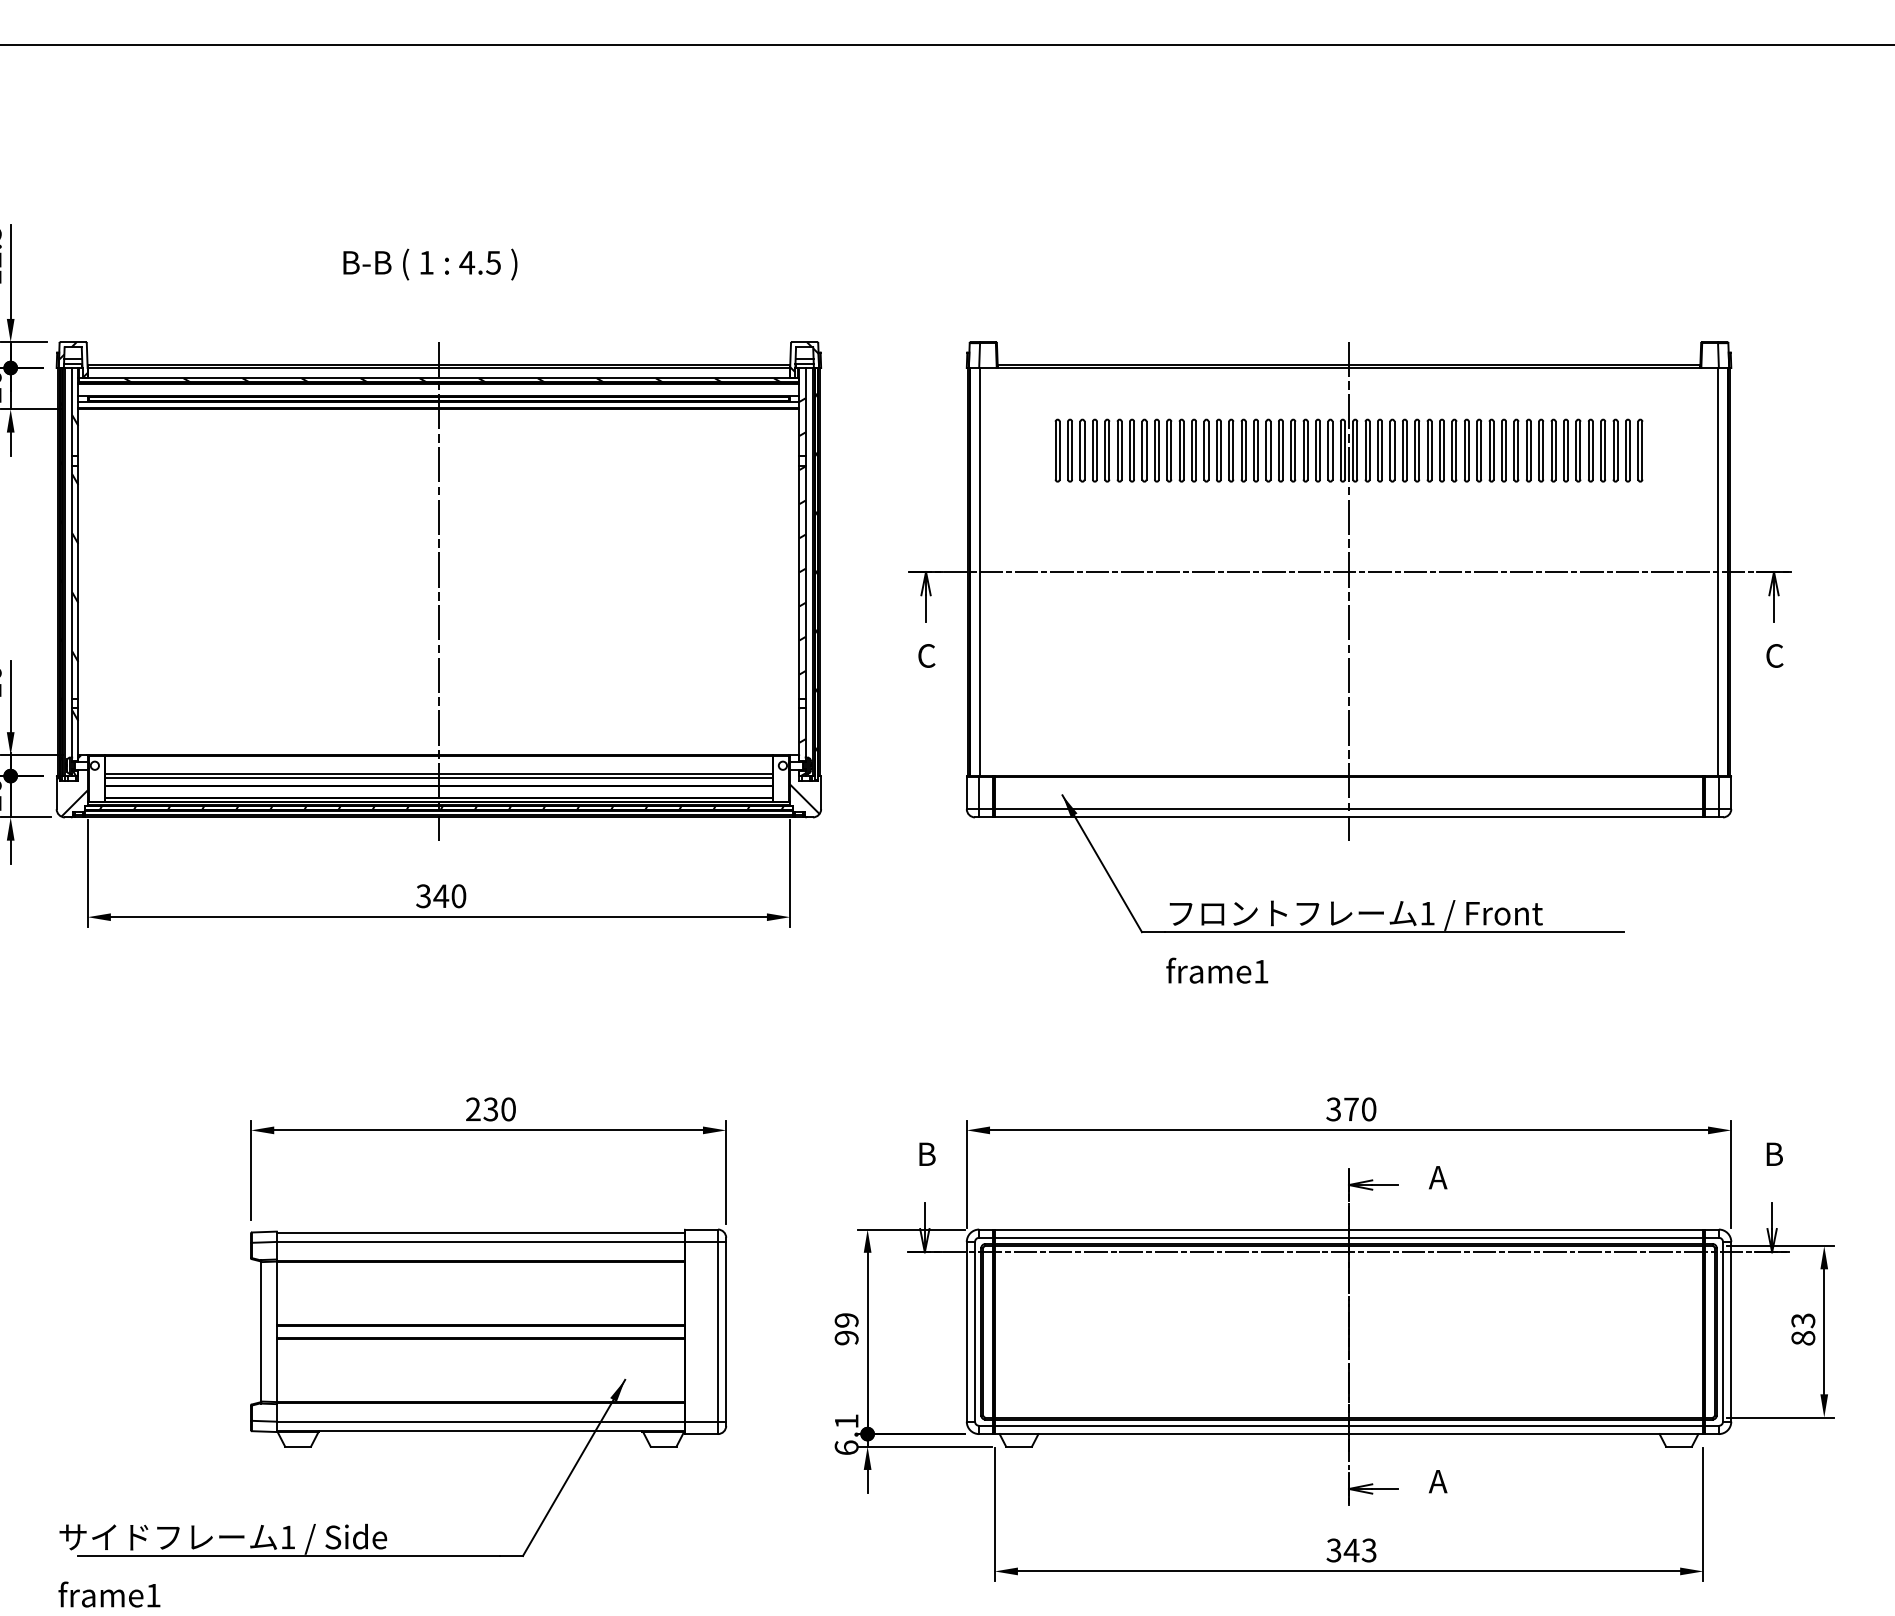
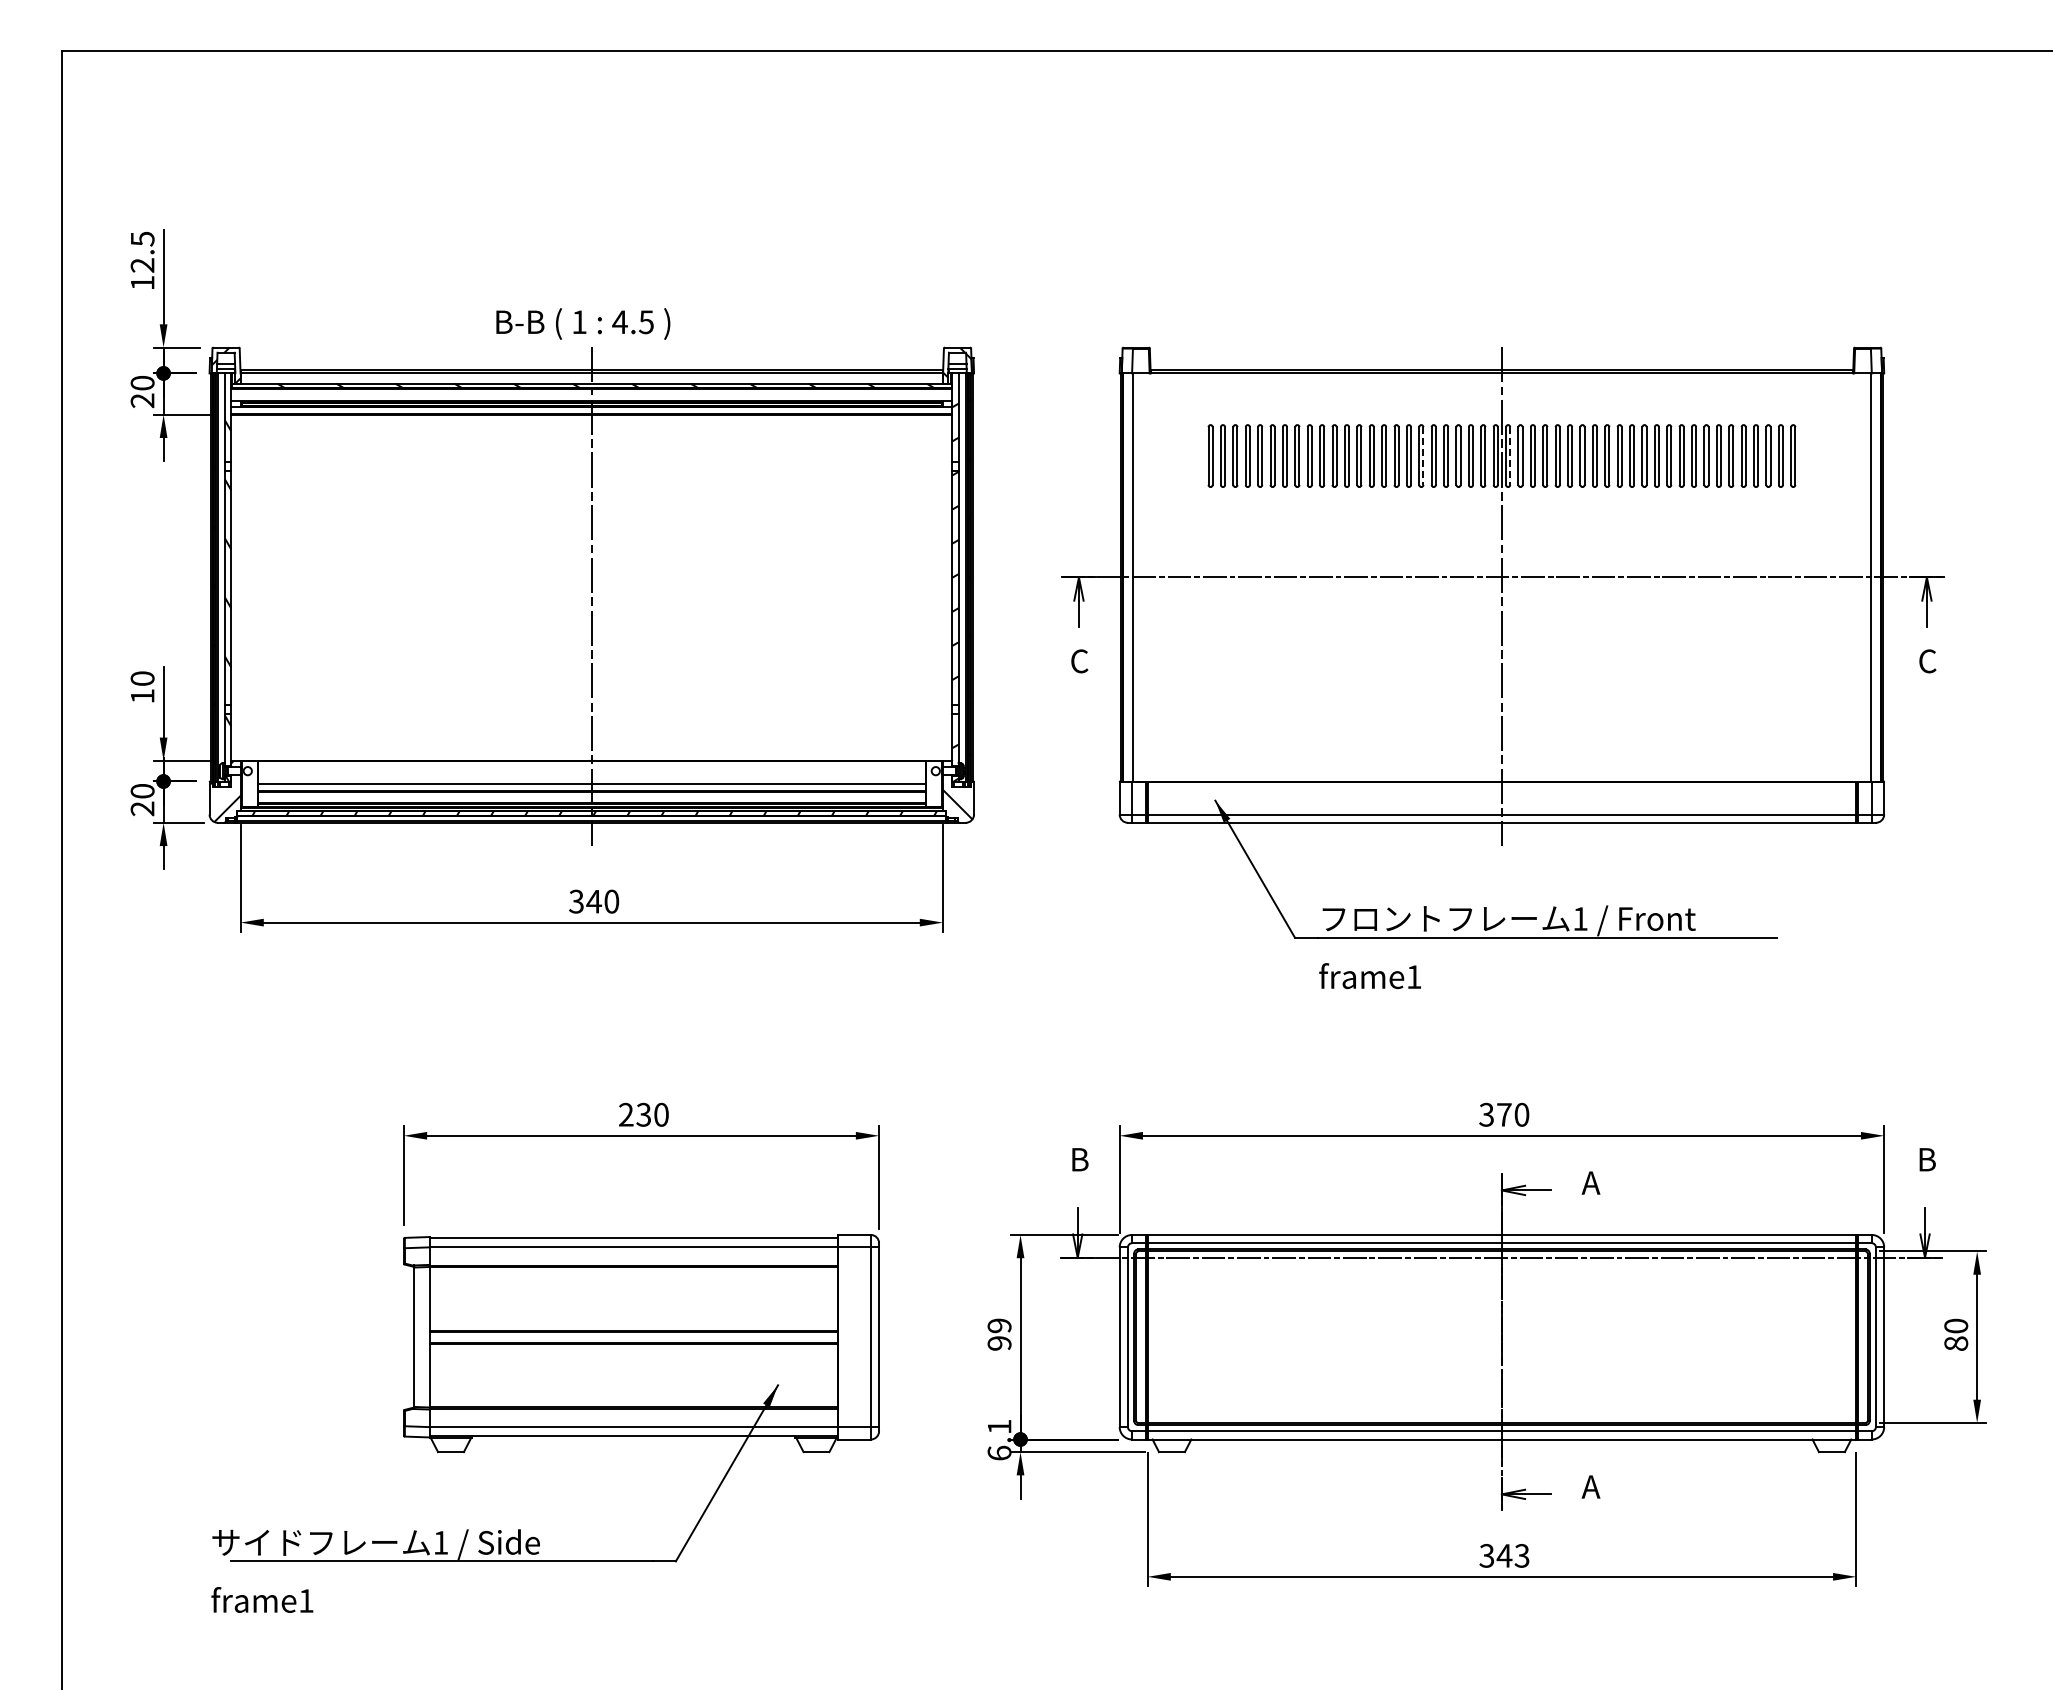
text: (430, 264) -> (583, 323), moved
line: (1270, 451) -> (1423, 456), solid -> dashed
line: (1357, 451) -> (1510, 456), solid -> dashed
line: (438, 774) -> (591, 779), removed
text: (1803, 1320) -> (1956, 1325), 83 -> 80

